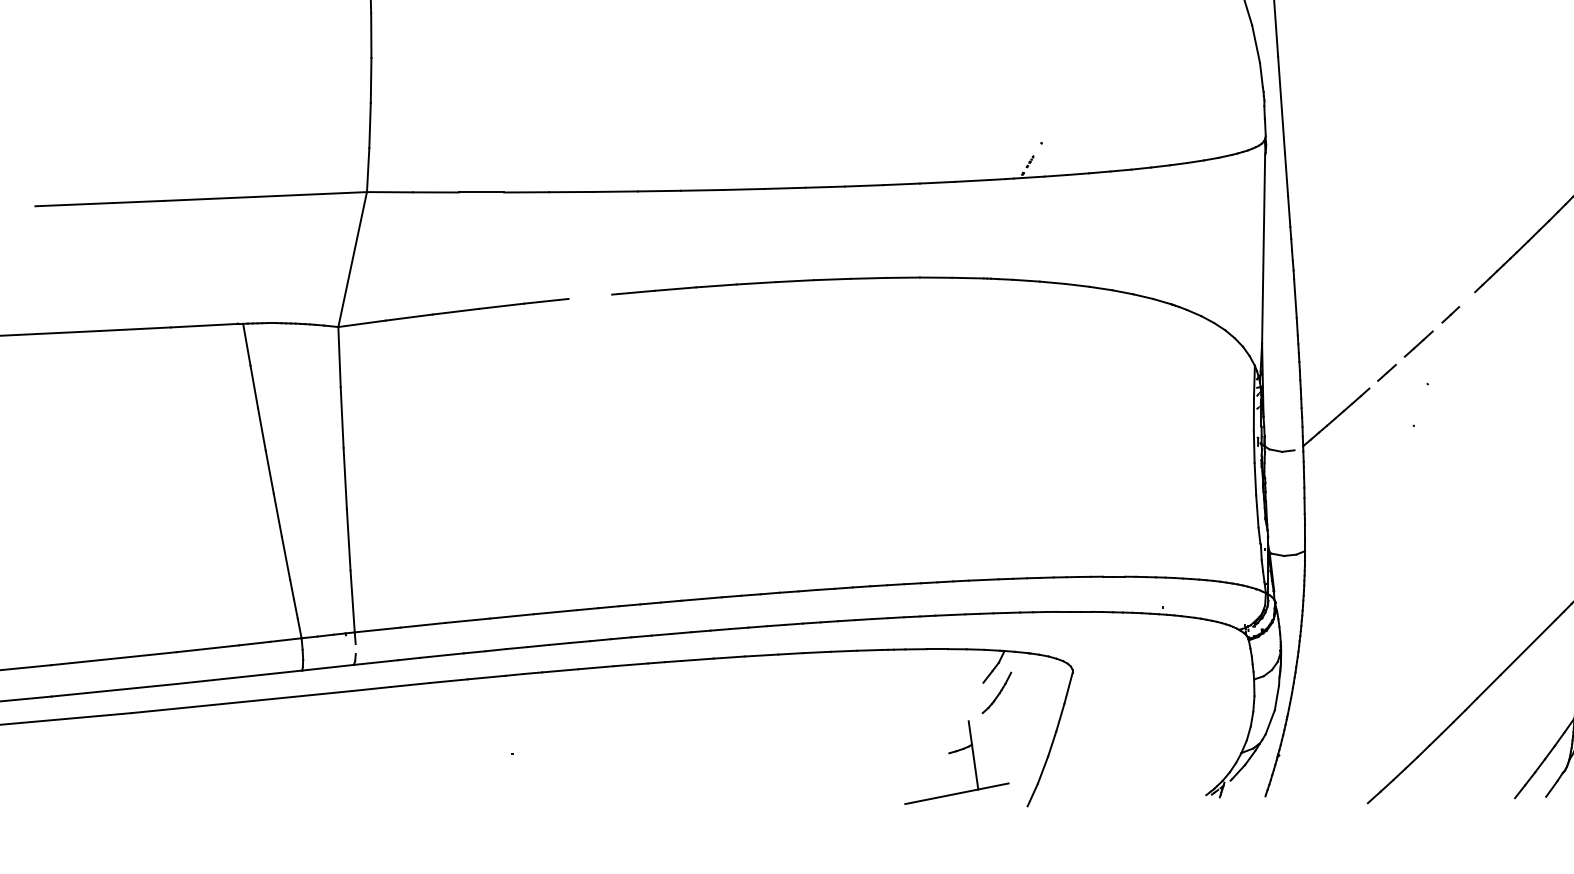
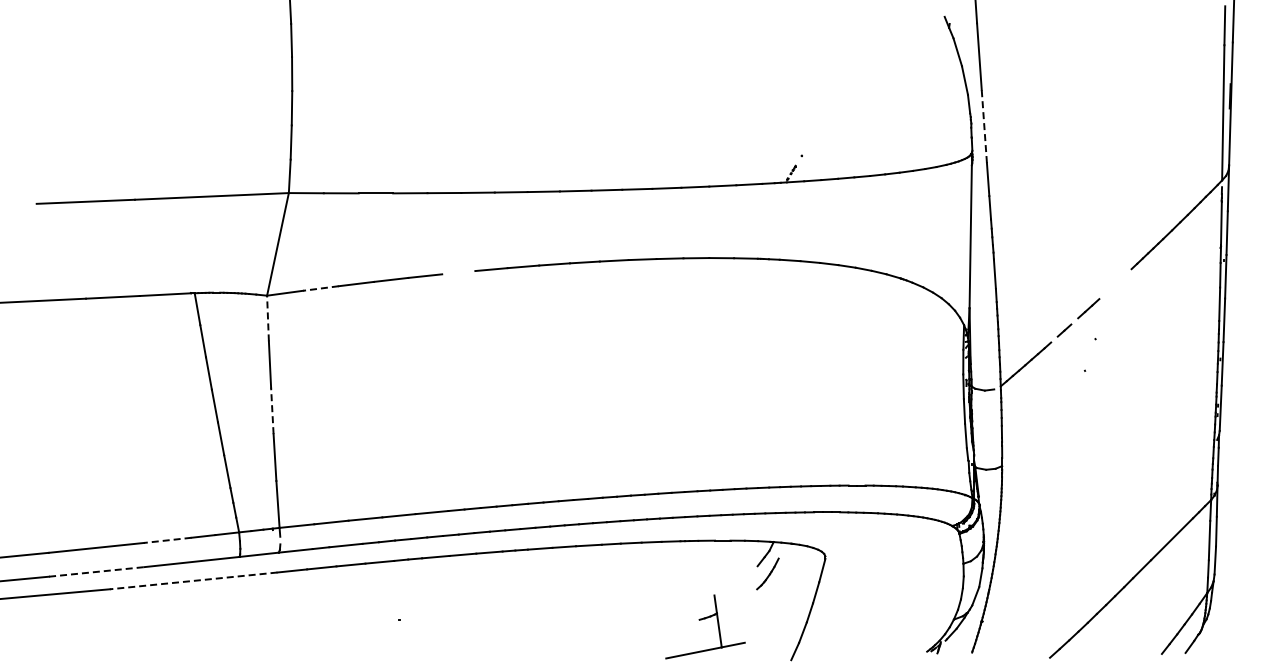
line: (1281, 104) -> (984, 126), solid -> dashed
line: (1450, 314) -> (1112, 286), removed
line: (408, 317) -> (320, 288), solid -> dashed
line: (340, 357) -> (268, 318), solid -> dashed
line: (345, 478) -> (272, 410), solid -> dashed
line: (207, 648) -> (167, 540), solid -> dashed
line: (114, 689) -> (96, 571), solid -> dashed
line: (241, 701) -> (193, 580), solid -> dashed
part: (956, 752) -> (705, 619), moved

